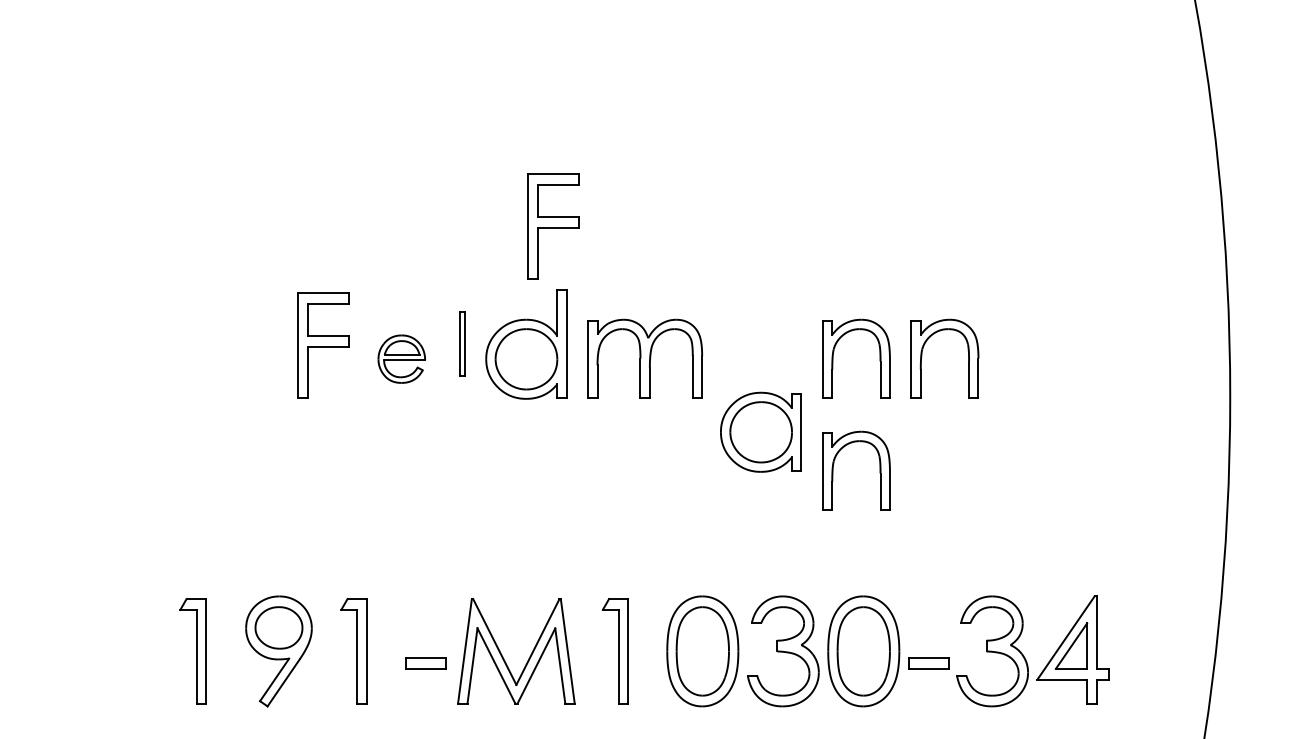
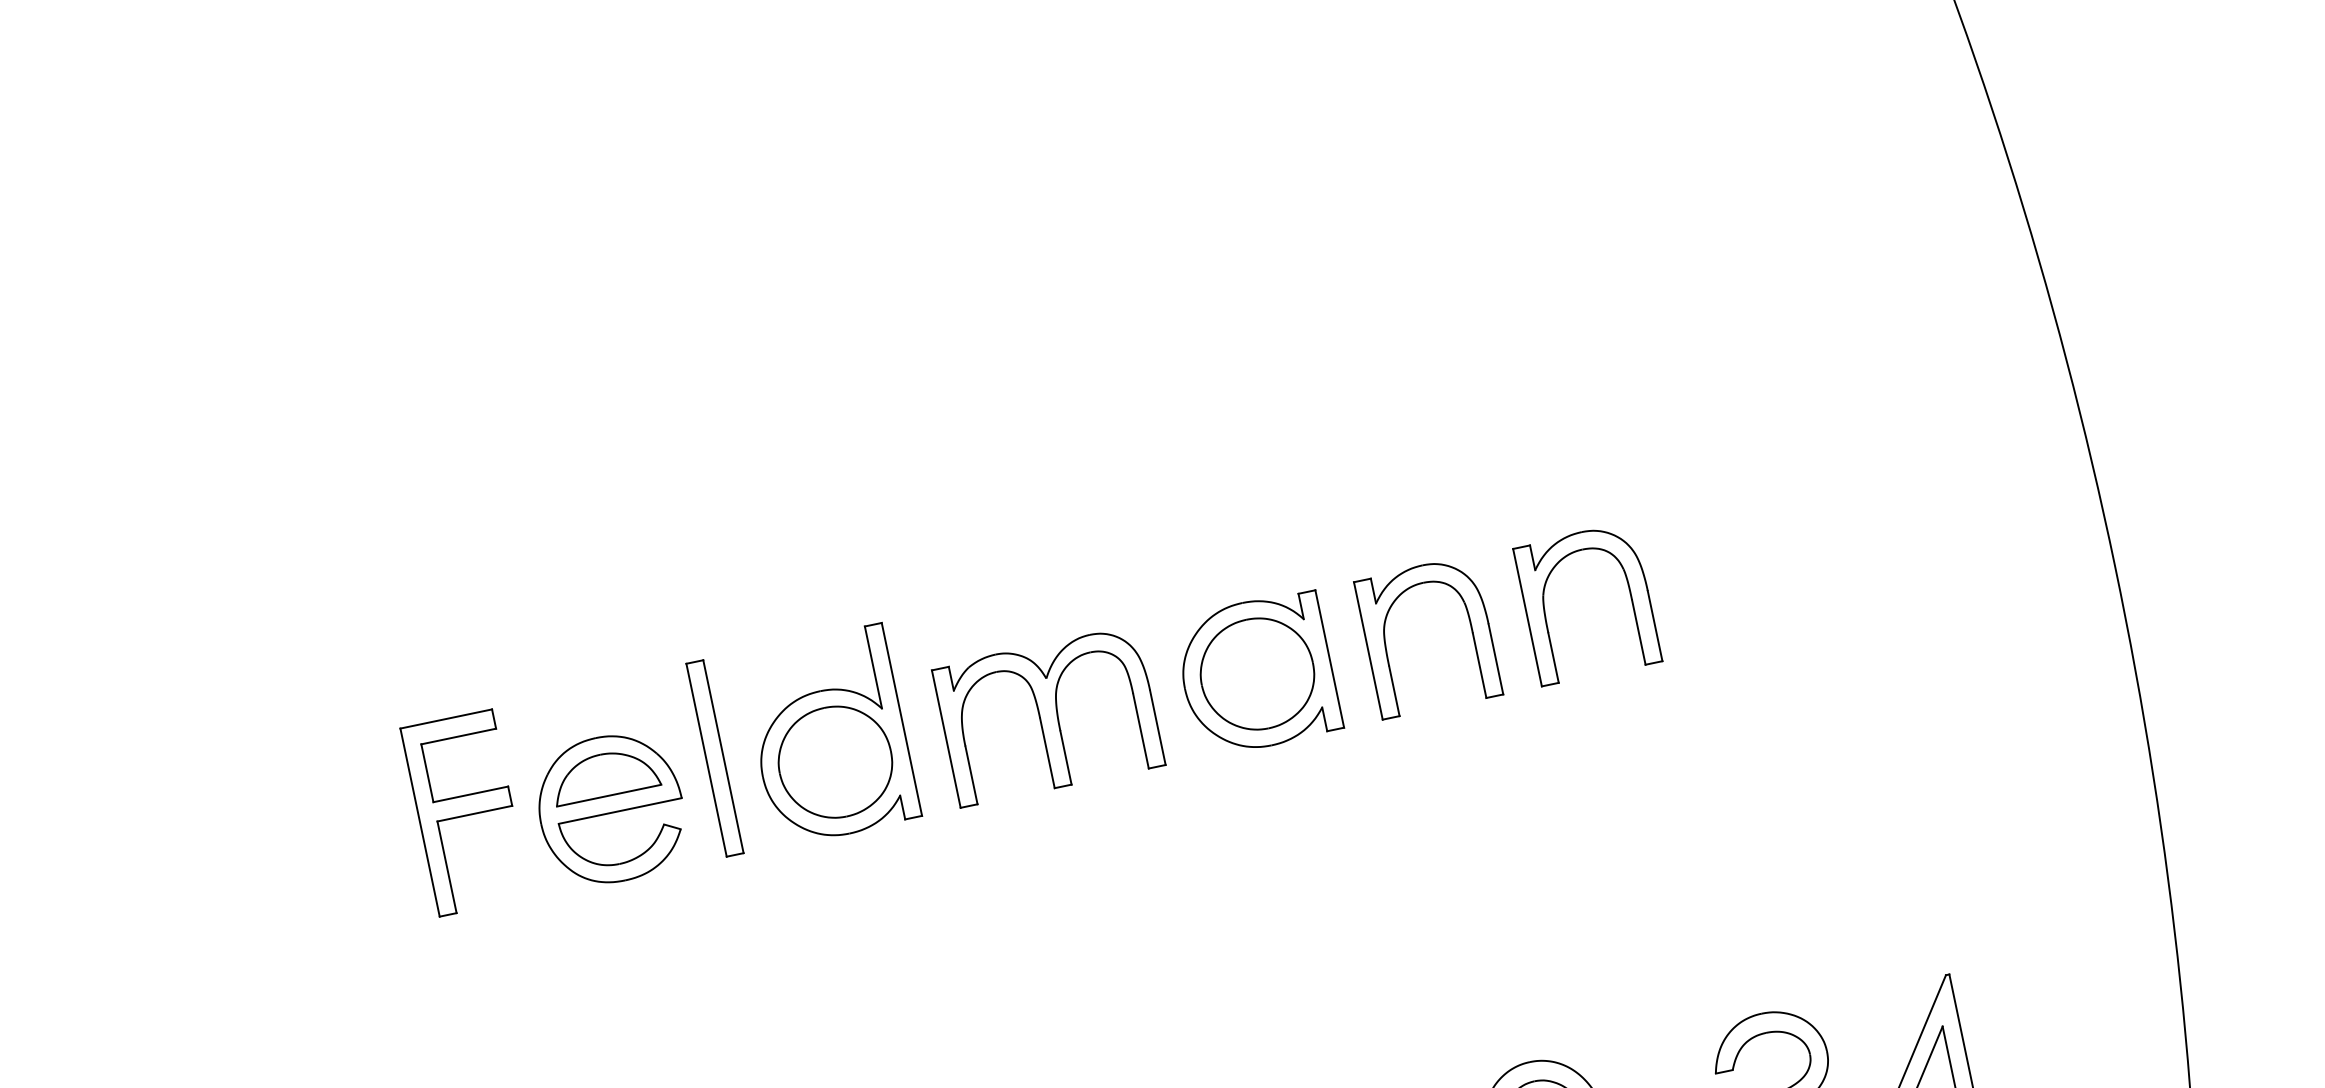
part: (553, 226) -> (834, 513), removed
part: (462, 343) -> (714, 757), size x1.67
part: (401, 358) -> (610, 807), size x1.67
part: (760, 431) -> (1255, 672), moved
part: (833, 470) -> (1429, 846), removed

